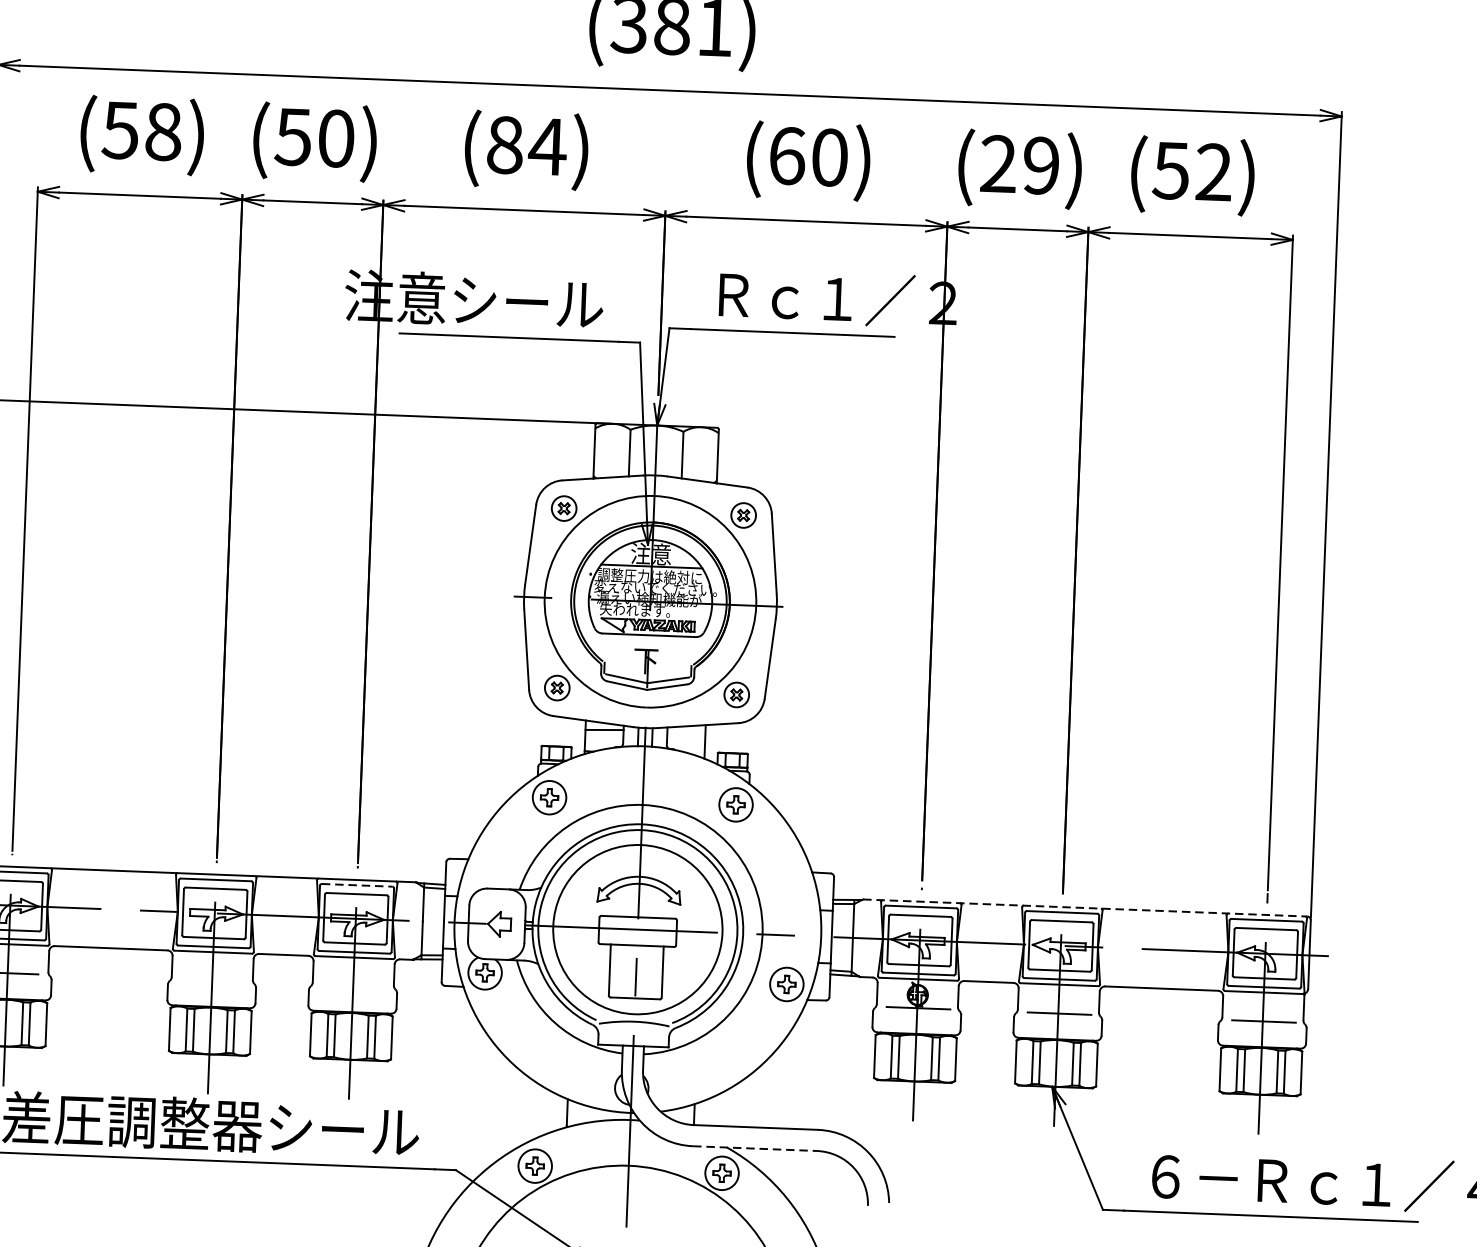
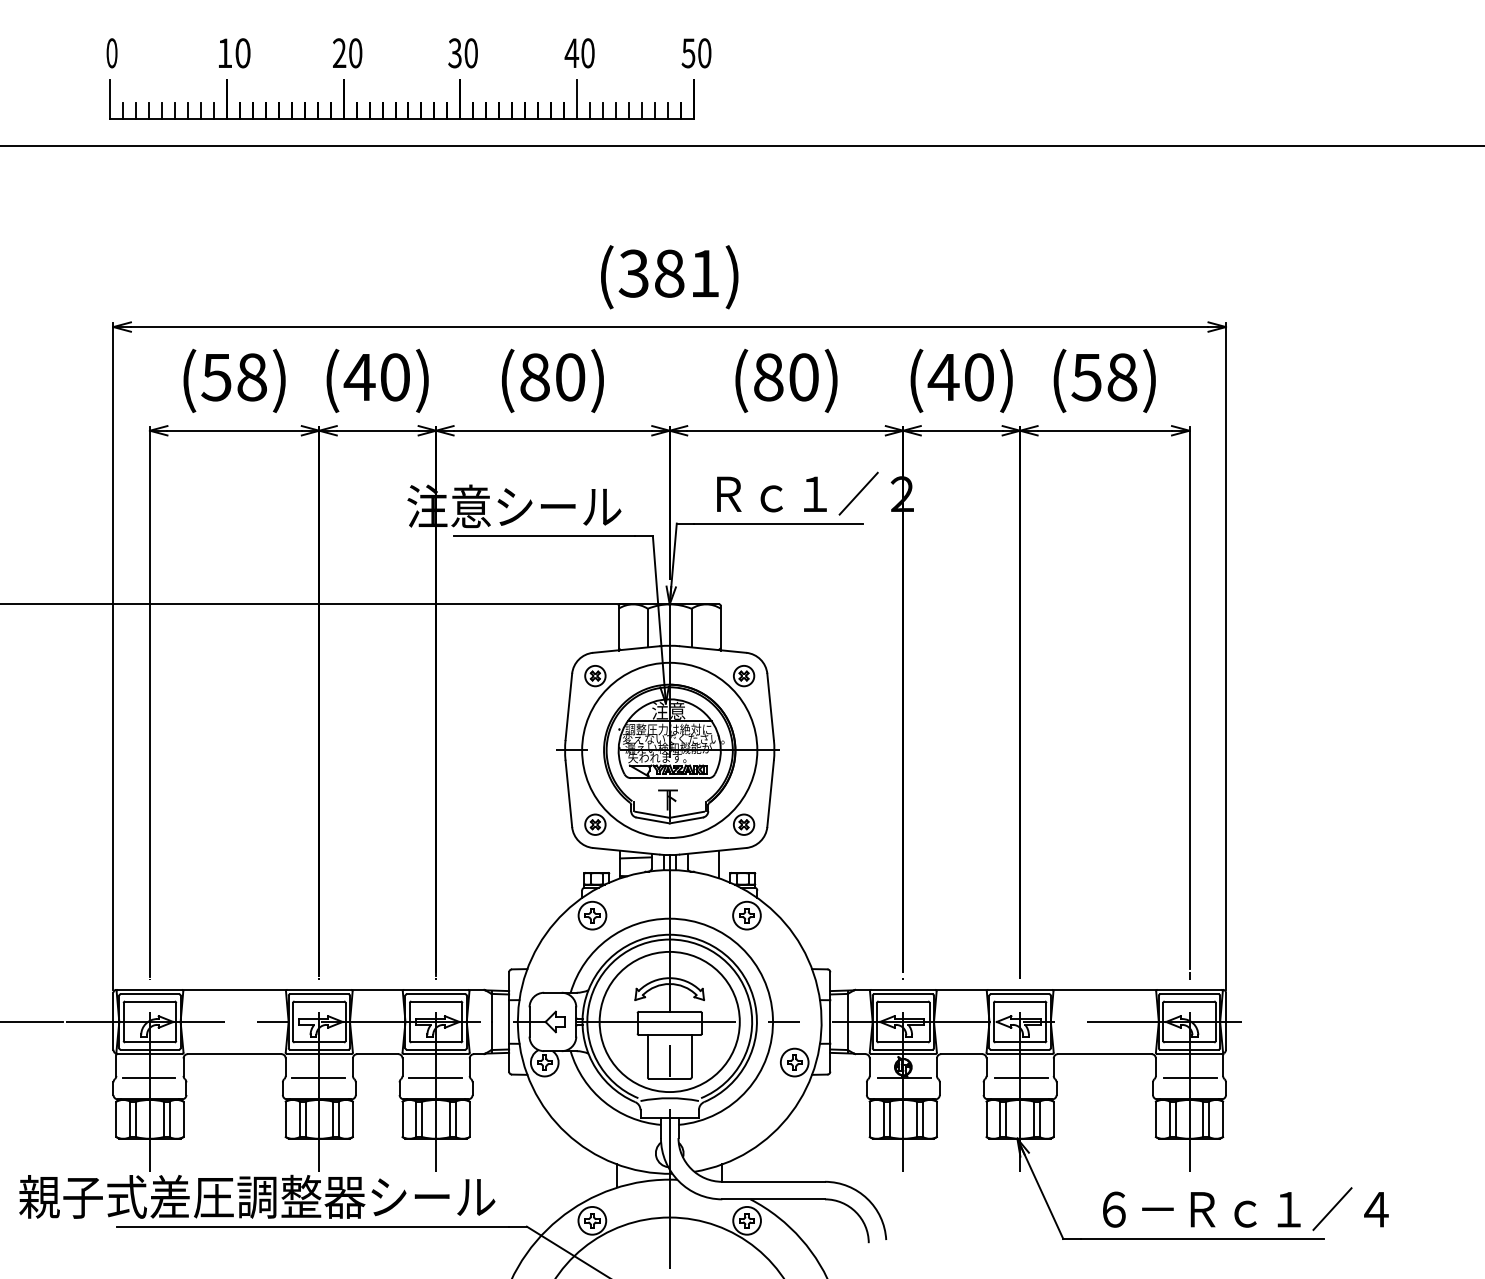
text: (293, 137) -> (359, 377), (50) -> (40)
text: (547, 146) -> (570, 377), (84) -> (80)
text: (787, 156) -> (768, 377), (60) -> (80)
text: (1018, 165) -> (960, 377), (29) -> (40)
text: (1214, 172) -> (1122, 377), (52) -> (58)
line: (357, 885) -> (436, 994), dashed -> solid
line: (1085, 907) -> (1039, 989), dashed -> solid
line: (209, 981) -> (317, 1078), added
line: (351, 986) -> (434, 1078), added
line: (756, 1148) -> (774, 1199), dashed -> solid

